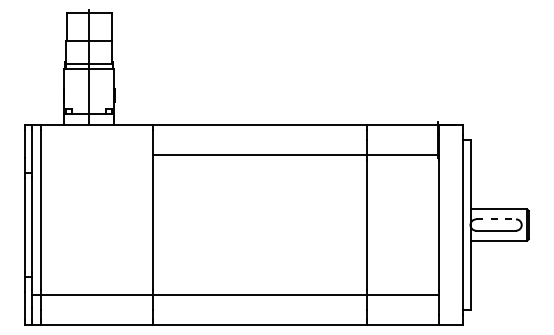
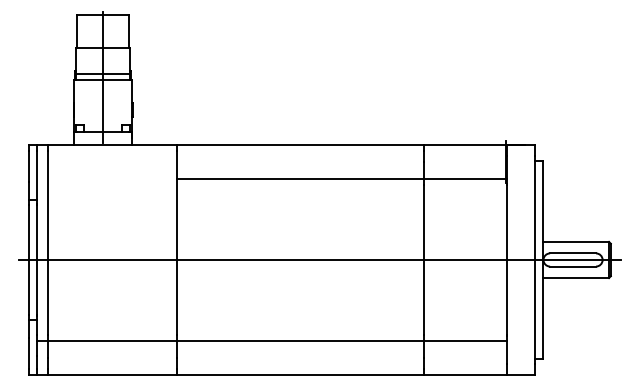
line: (496, 219) -> (573, 253), dashed -> solid
line: (276, 225) -> (319, 260), added

